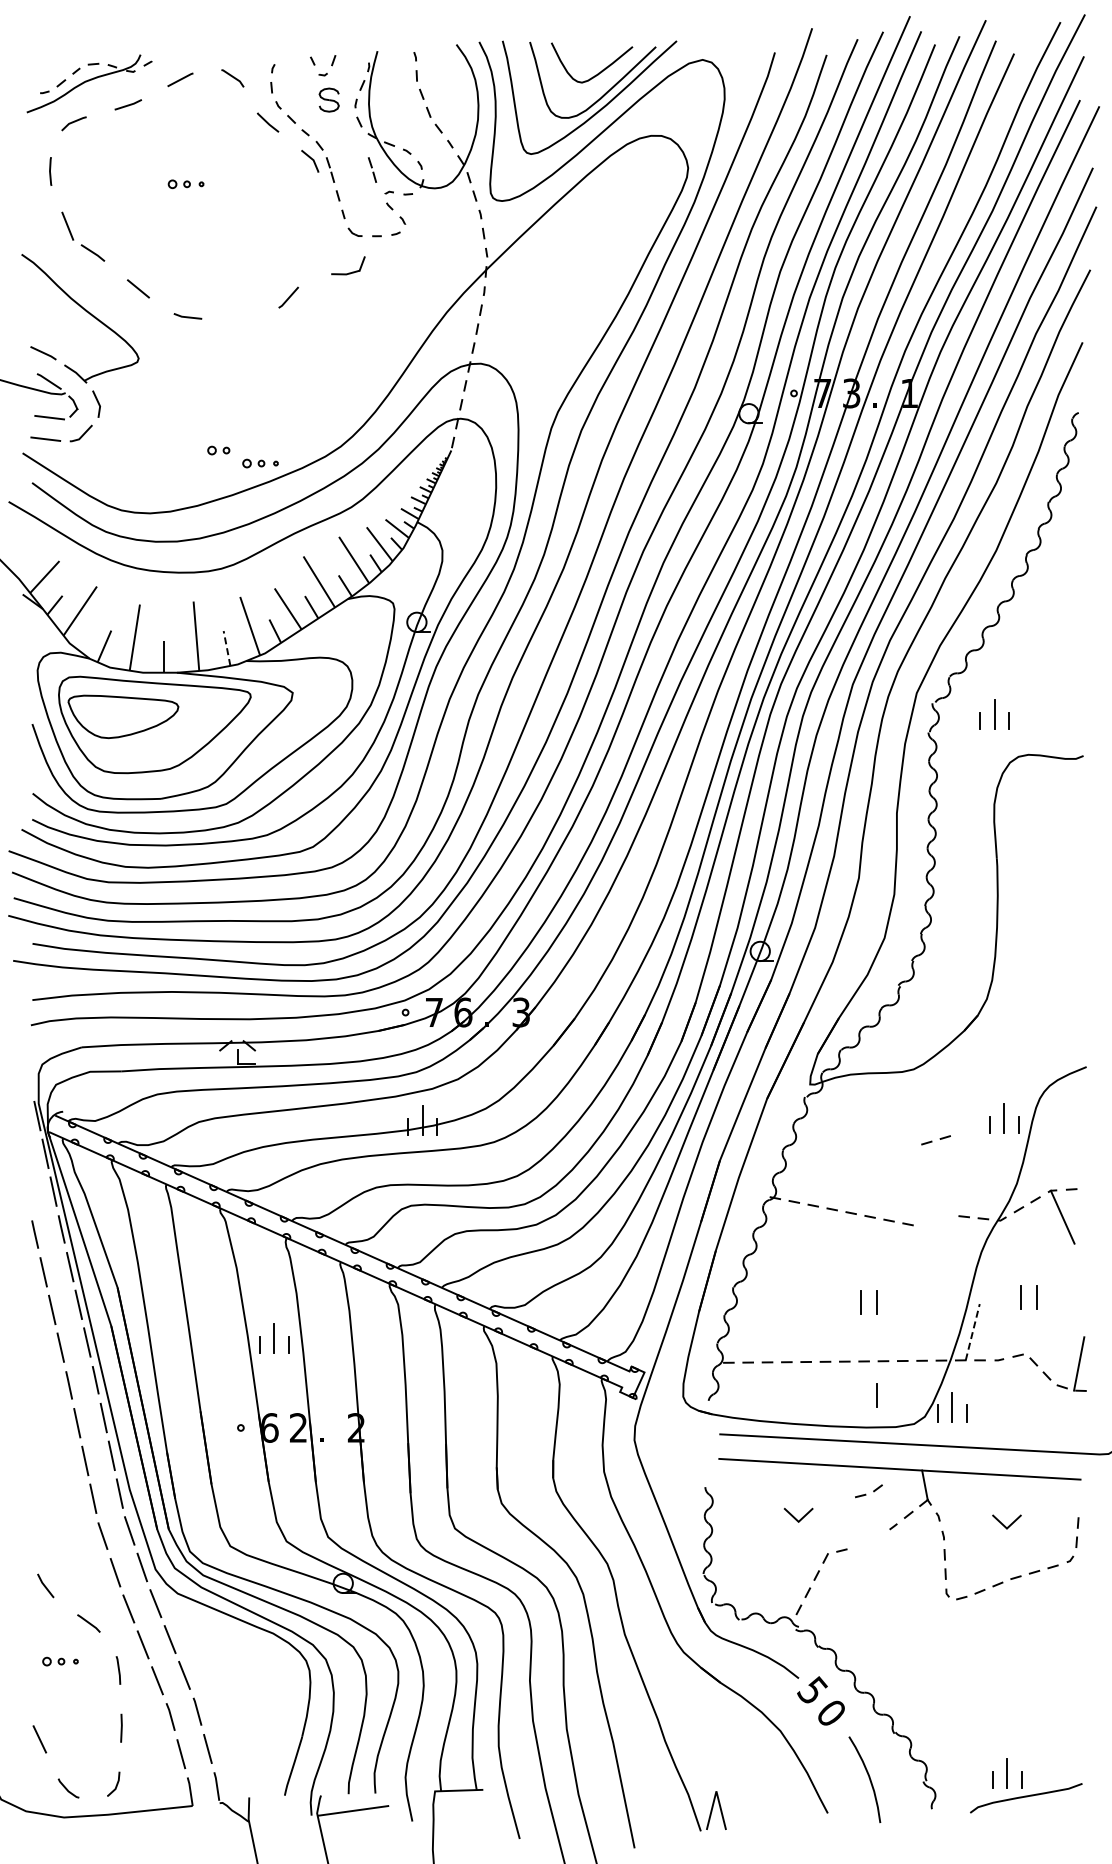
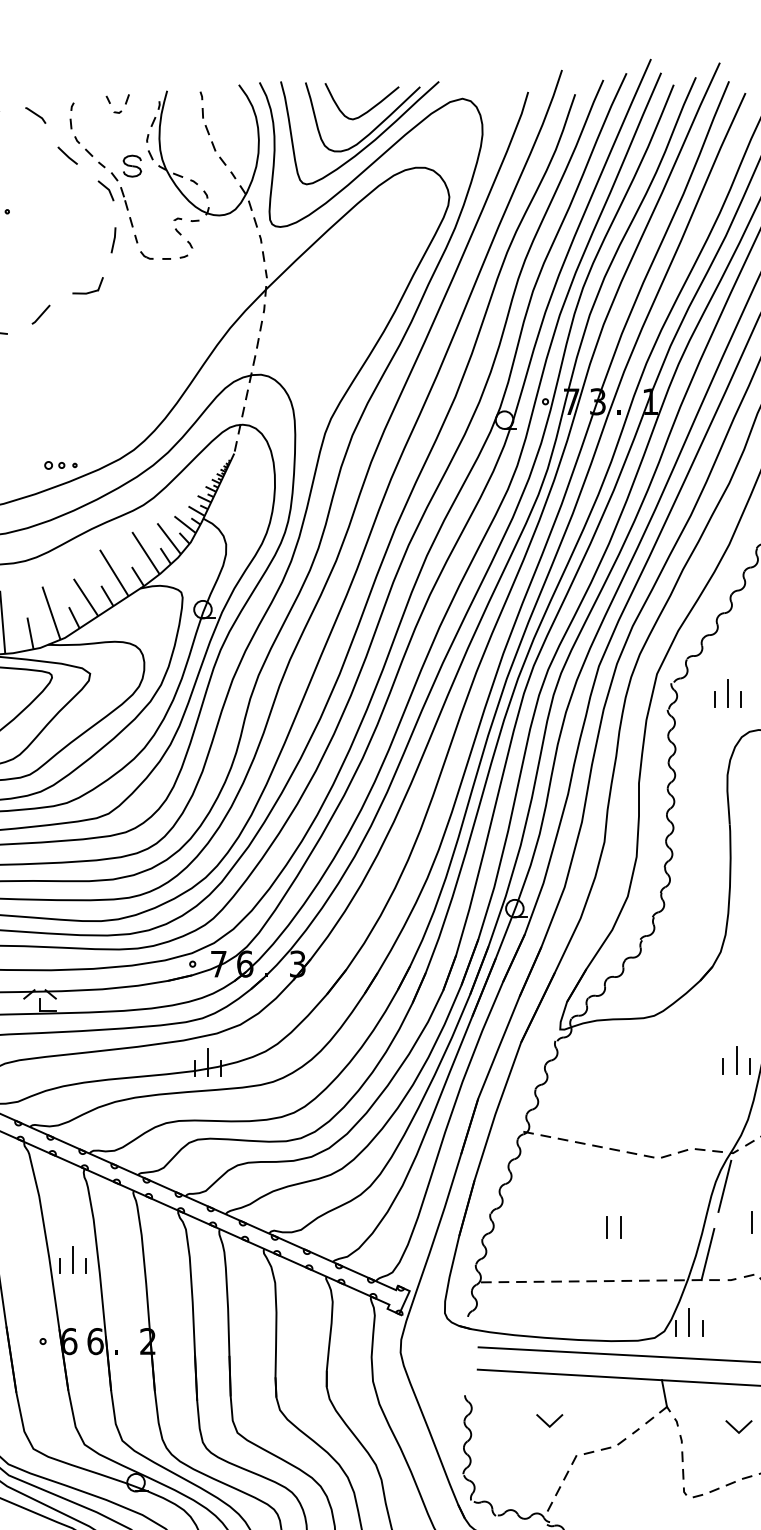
part: (328, 99) -> (131, 165), moved
line: (372, 168) -> (162, 197), removed
line: (318, 215) -> (113, 240), added
part: (348, 272) -> (88, 291), moved
line: (288, 297) -> (40, 314), moved
part: (218, 450) -> (22, 453), removed
line: (227, 648) -> (30, 633), dashed -> solid
part: (935, 1140) -> (674, 1153), moved
line: (991, 1257) -> (724, 1186), added
line: (972, 1332) -> (707, 1254), dashed -> solid
line: (876, 1395) -> (620, 1312), removed
text: (298, 1427) -> (95, 1341), 2 -> 6
part: (868, 1491) -> (613, 1444), moved

